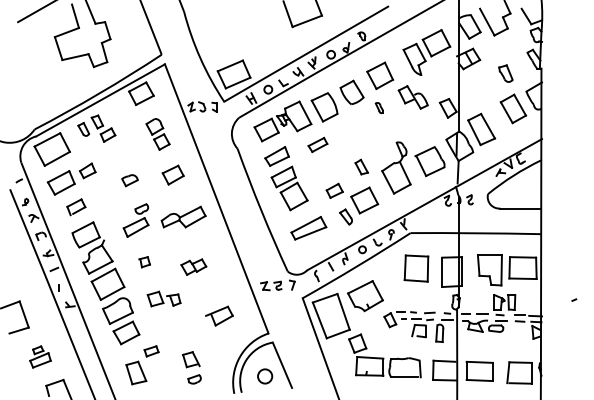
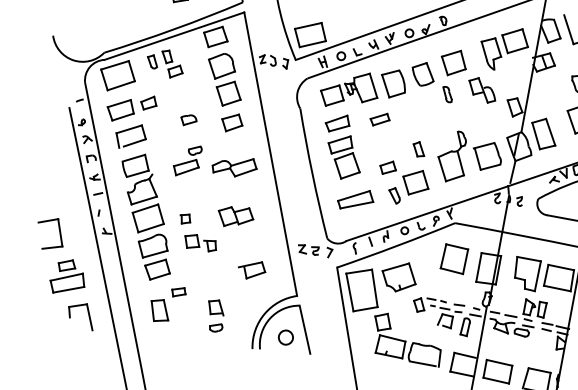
part: (379, 107) -> (447, 93), size x1.43
part: (157, 134) -> (224, 80), size x1.67
part: (76, 207) -> (131, 137), size x1.67
part: (144, 262) -> (185, 219), moved
part: (193, 267) -> (235, 217), size x1.43
part: (40, 356) -> (68, 277), size x1.67

